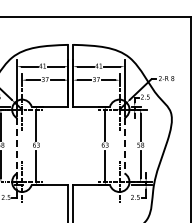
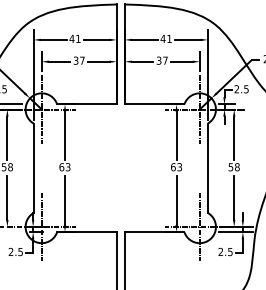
line: (17, 145) -> (34, 167), dashed -> solid
line: (124, 145) -> (207, 167), dashed -> solid

